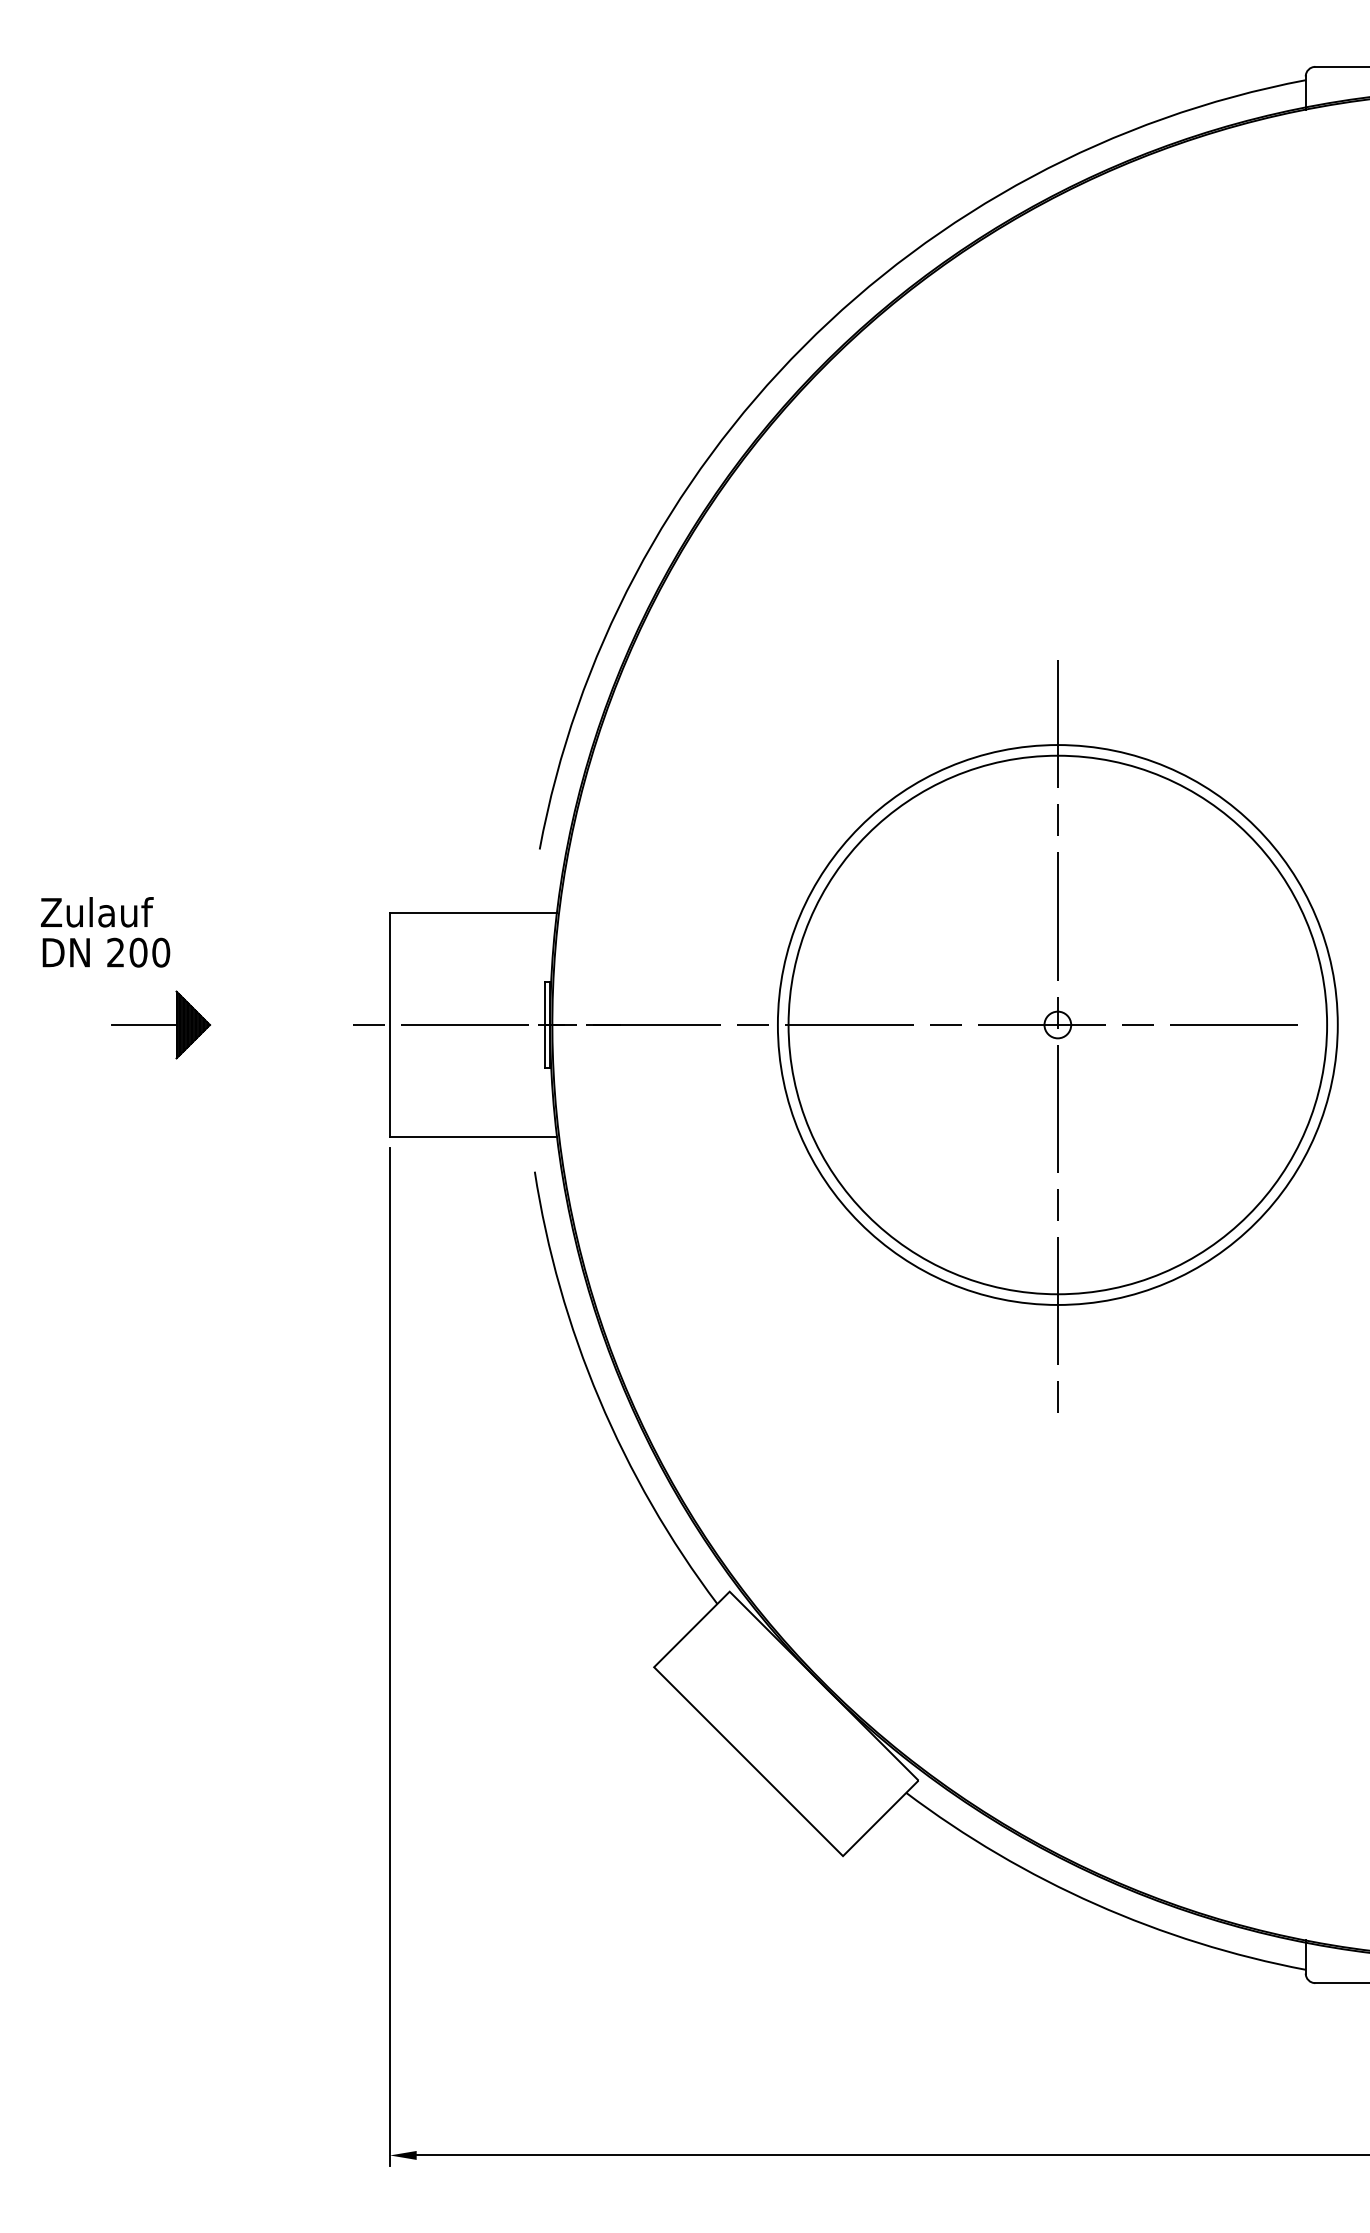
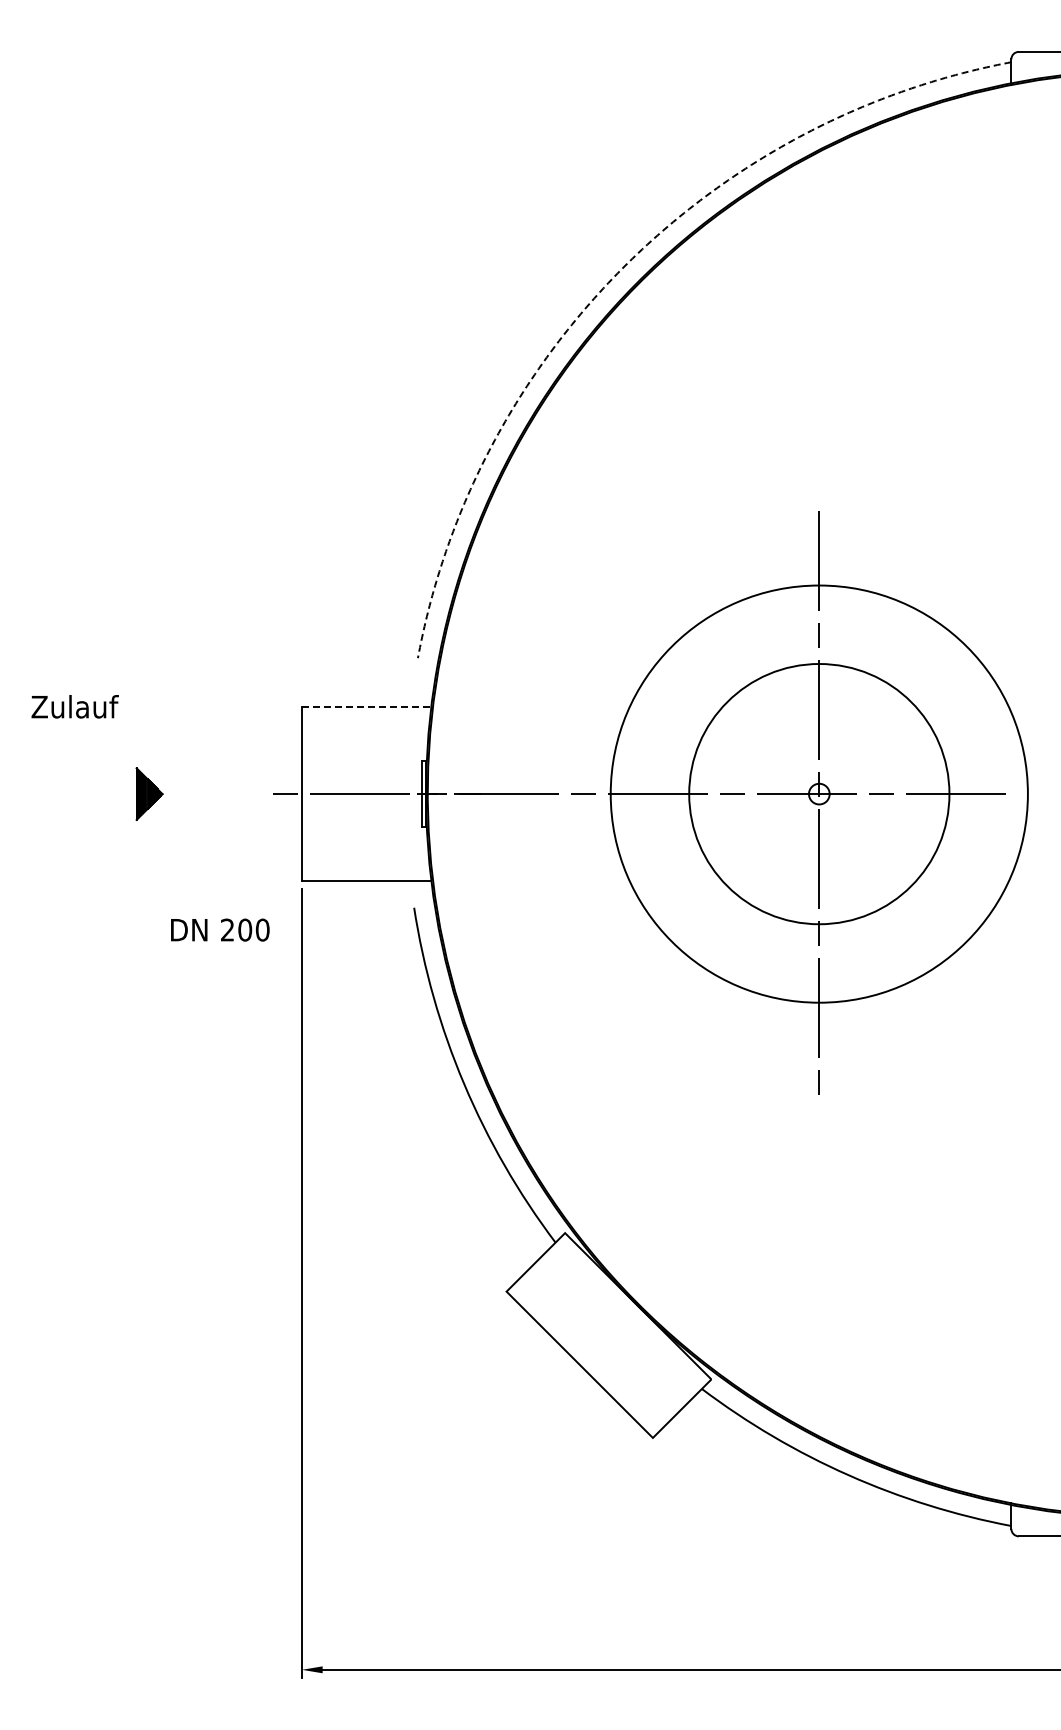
arc: (803, 346) -> (622, 268), solid -> dashed
line: (473, 913) -> (366, 707), solid -> dashed
text: (106, 951) -> (220, 929), moved
line: (144, 1025) -> (111, 794), removed
circle: (1058, 1025) -> (819, 794), size x0.6

